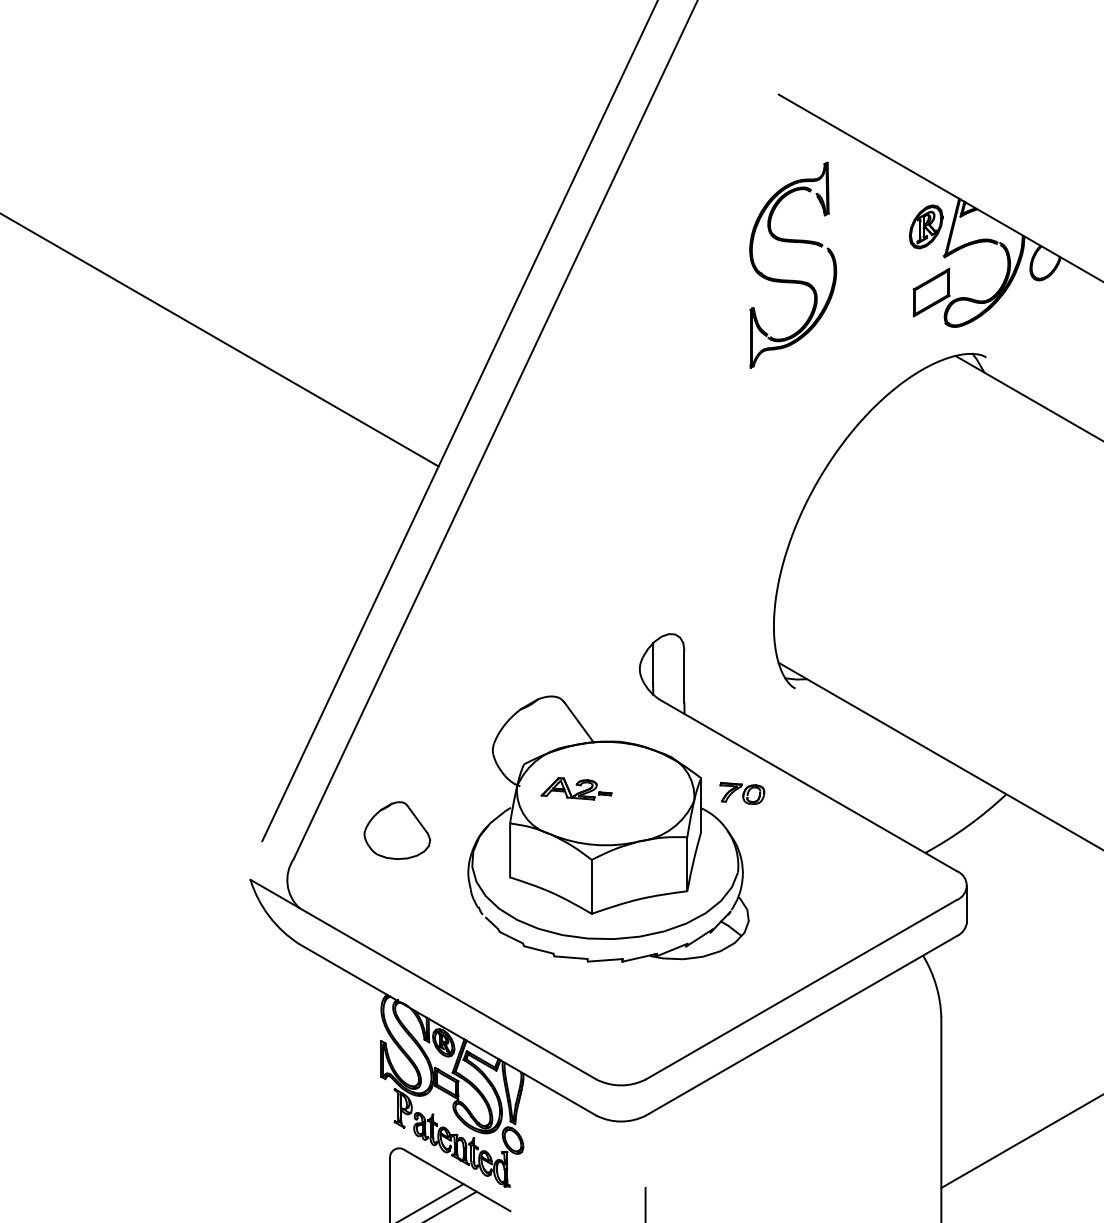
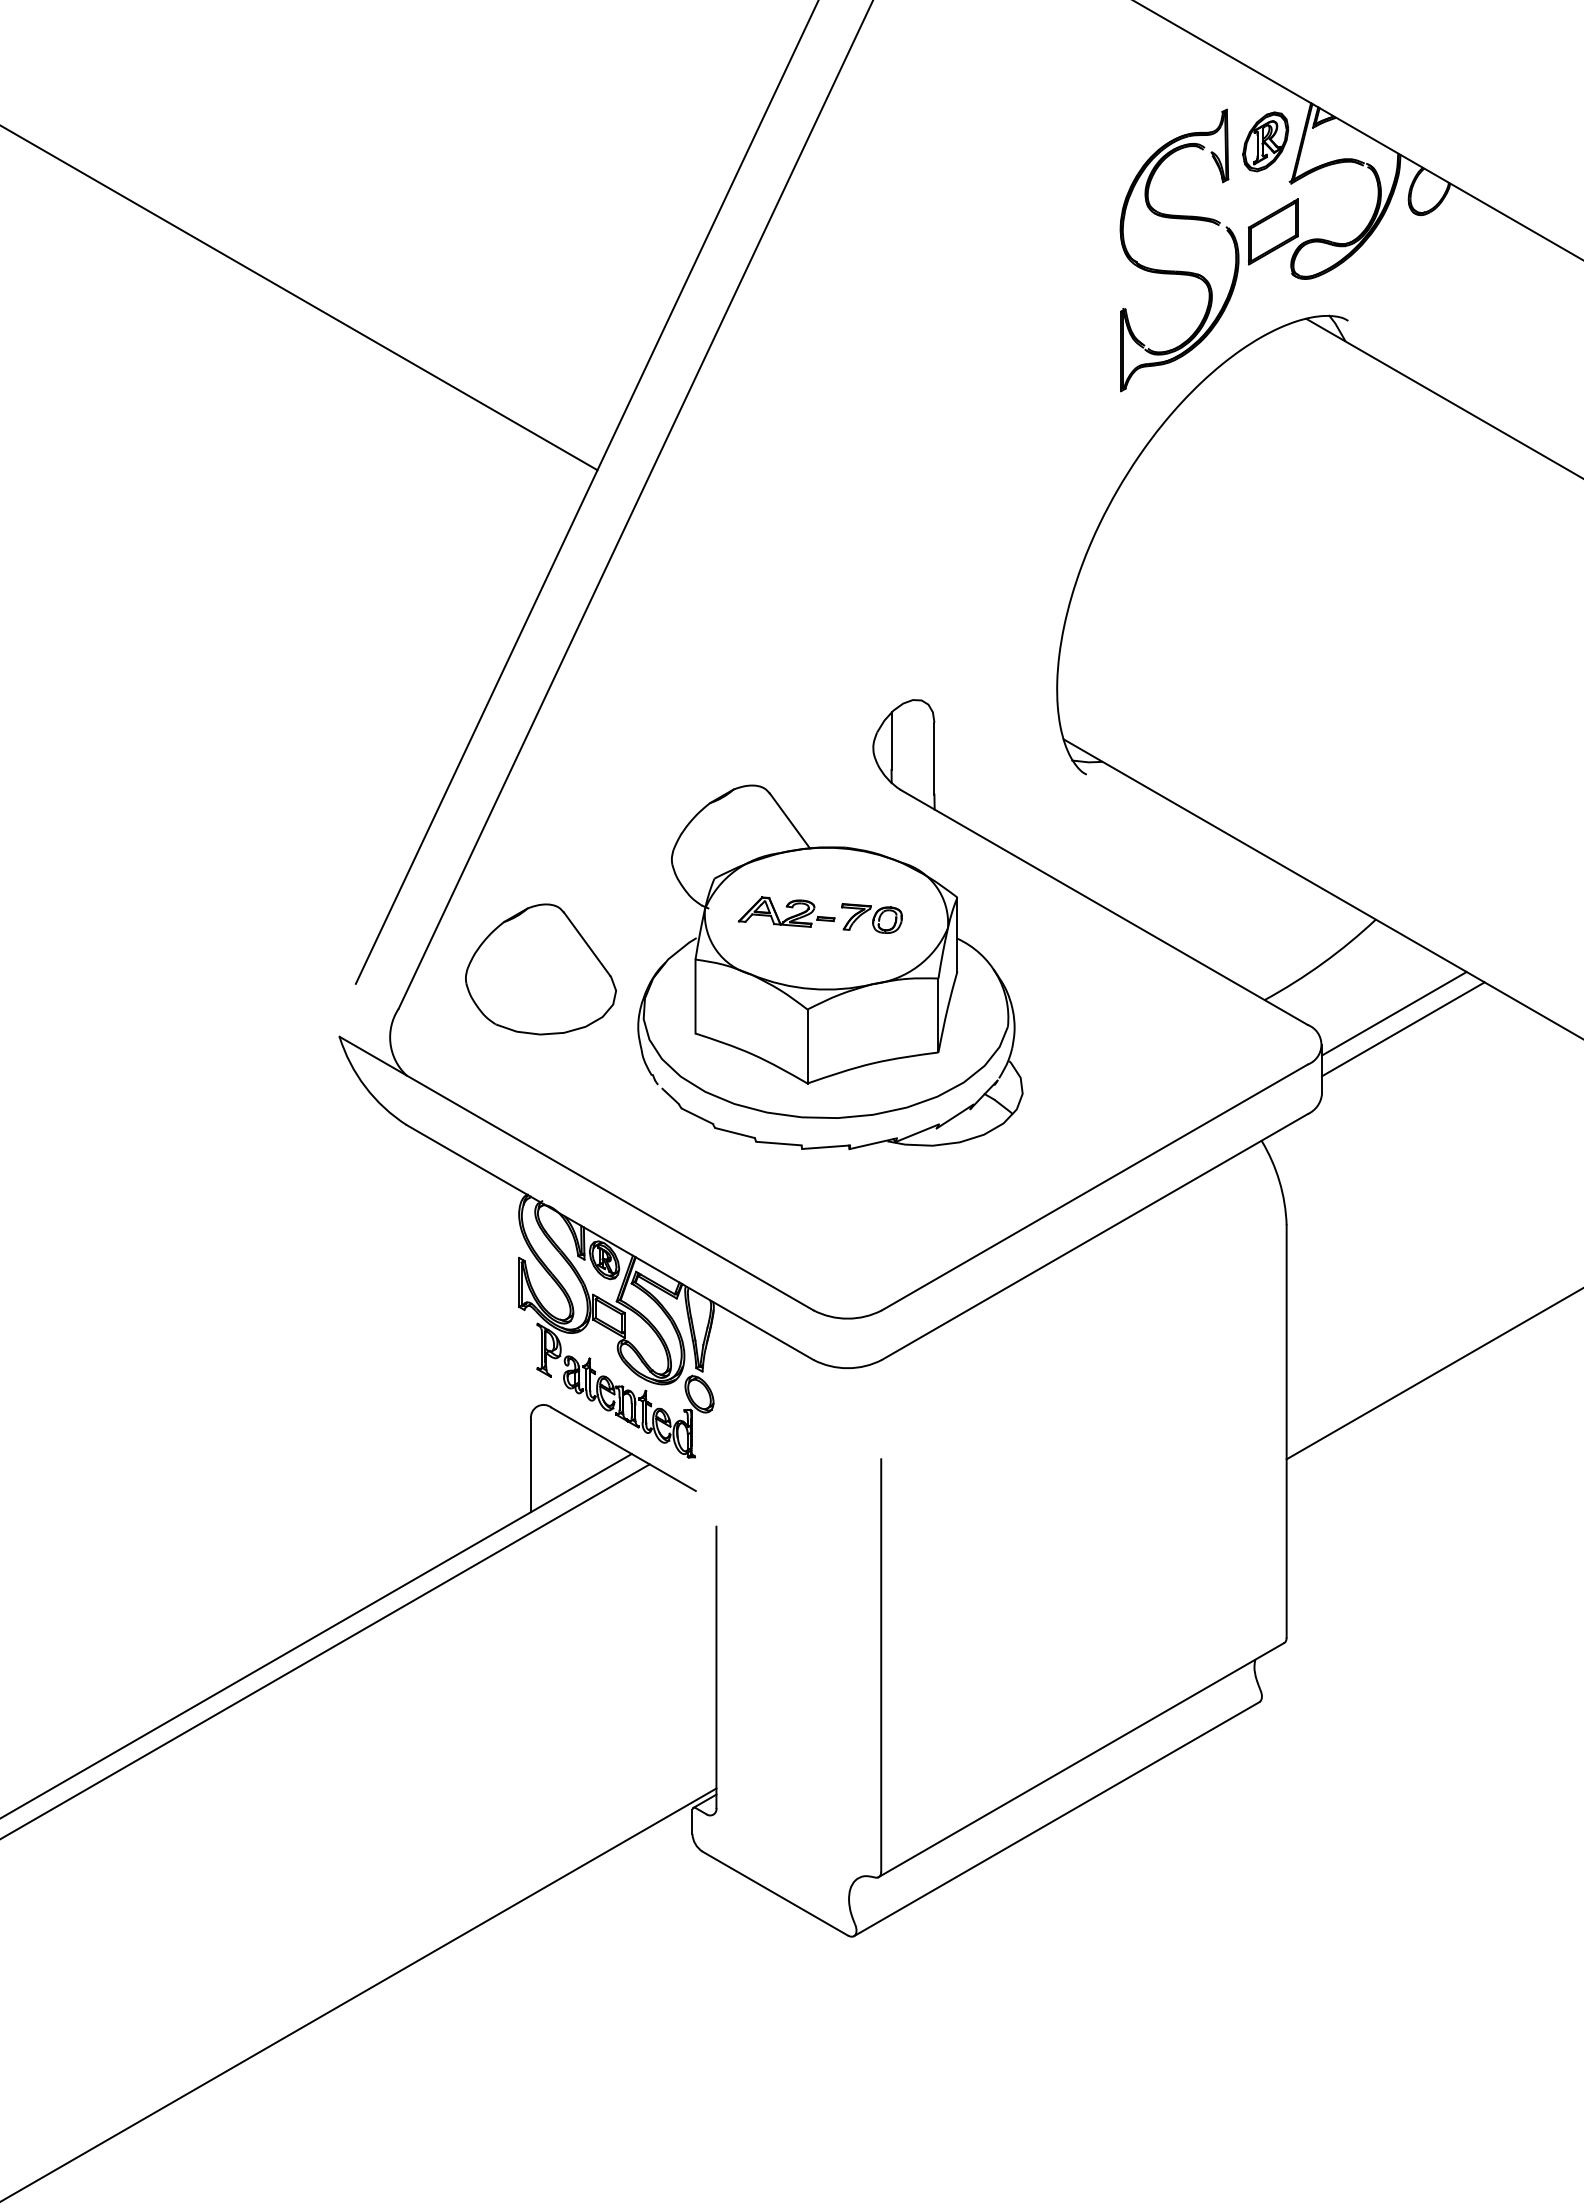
part: (793, 279) -> (1179, 270), moved
part: (742, 793) -> (871, 918), moved
part: (397, 830) -> (540, 969), size x1.67
line: (1019, 862) -> (1393, 1013), added
line: (1025, 874) -> (1402, 1029), added

